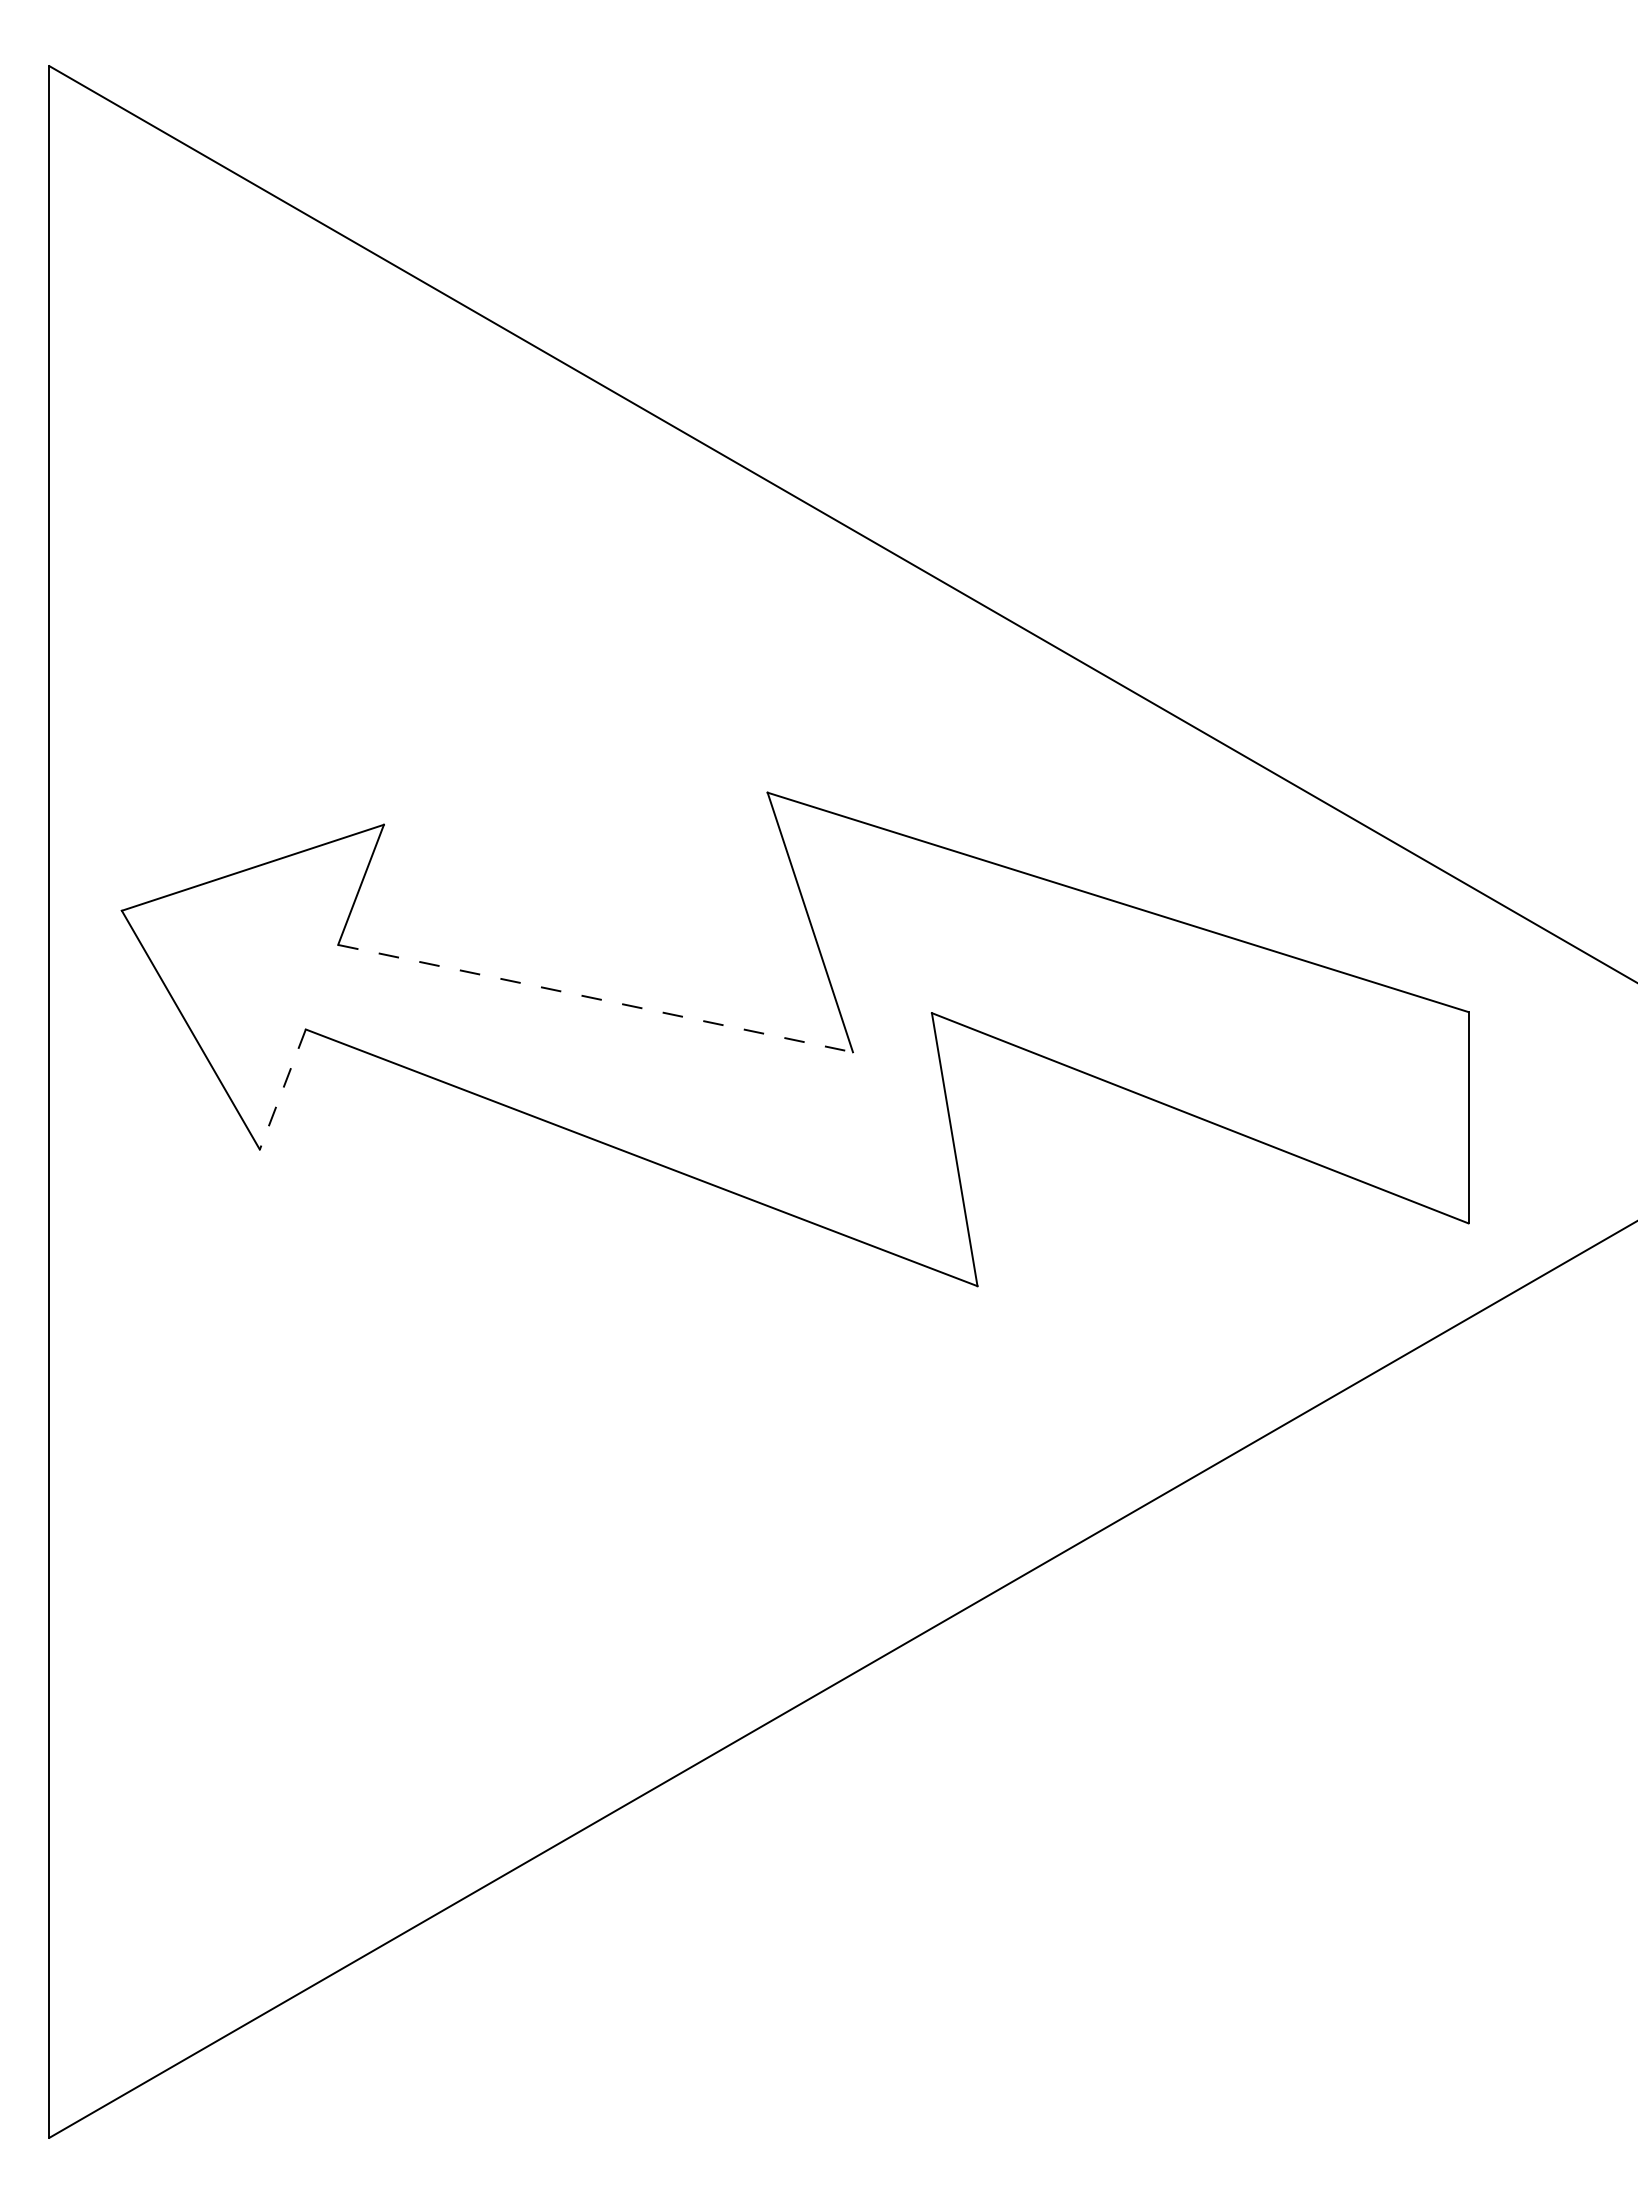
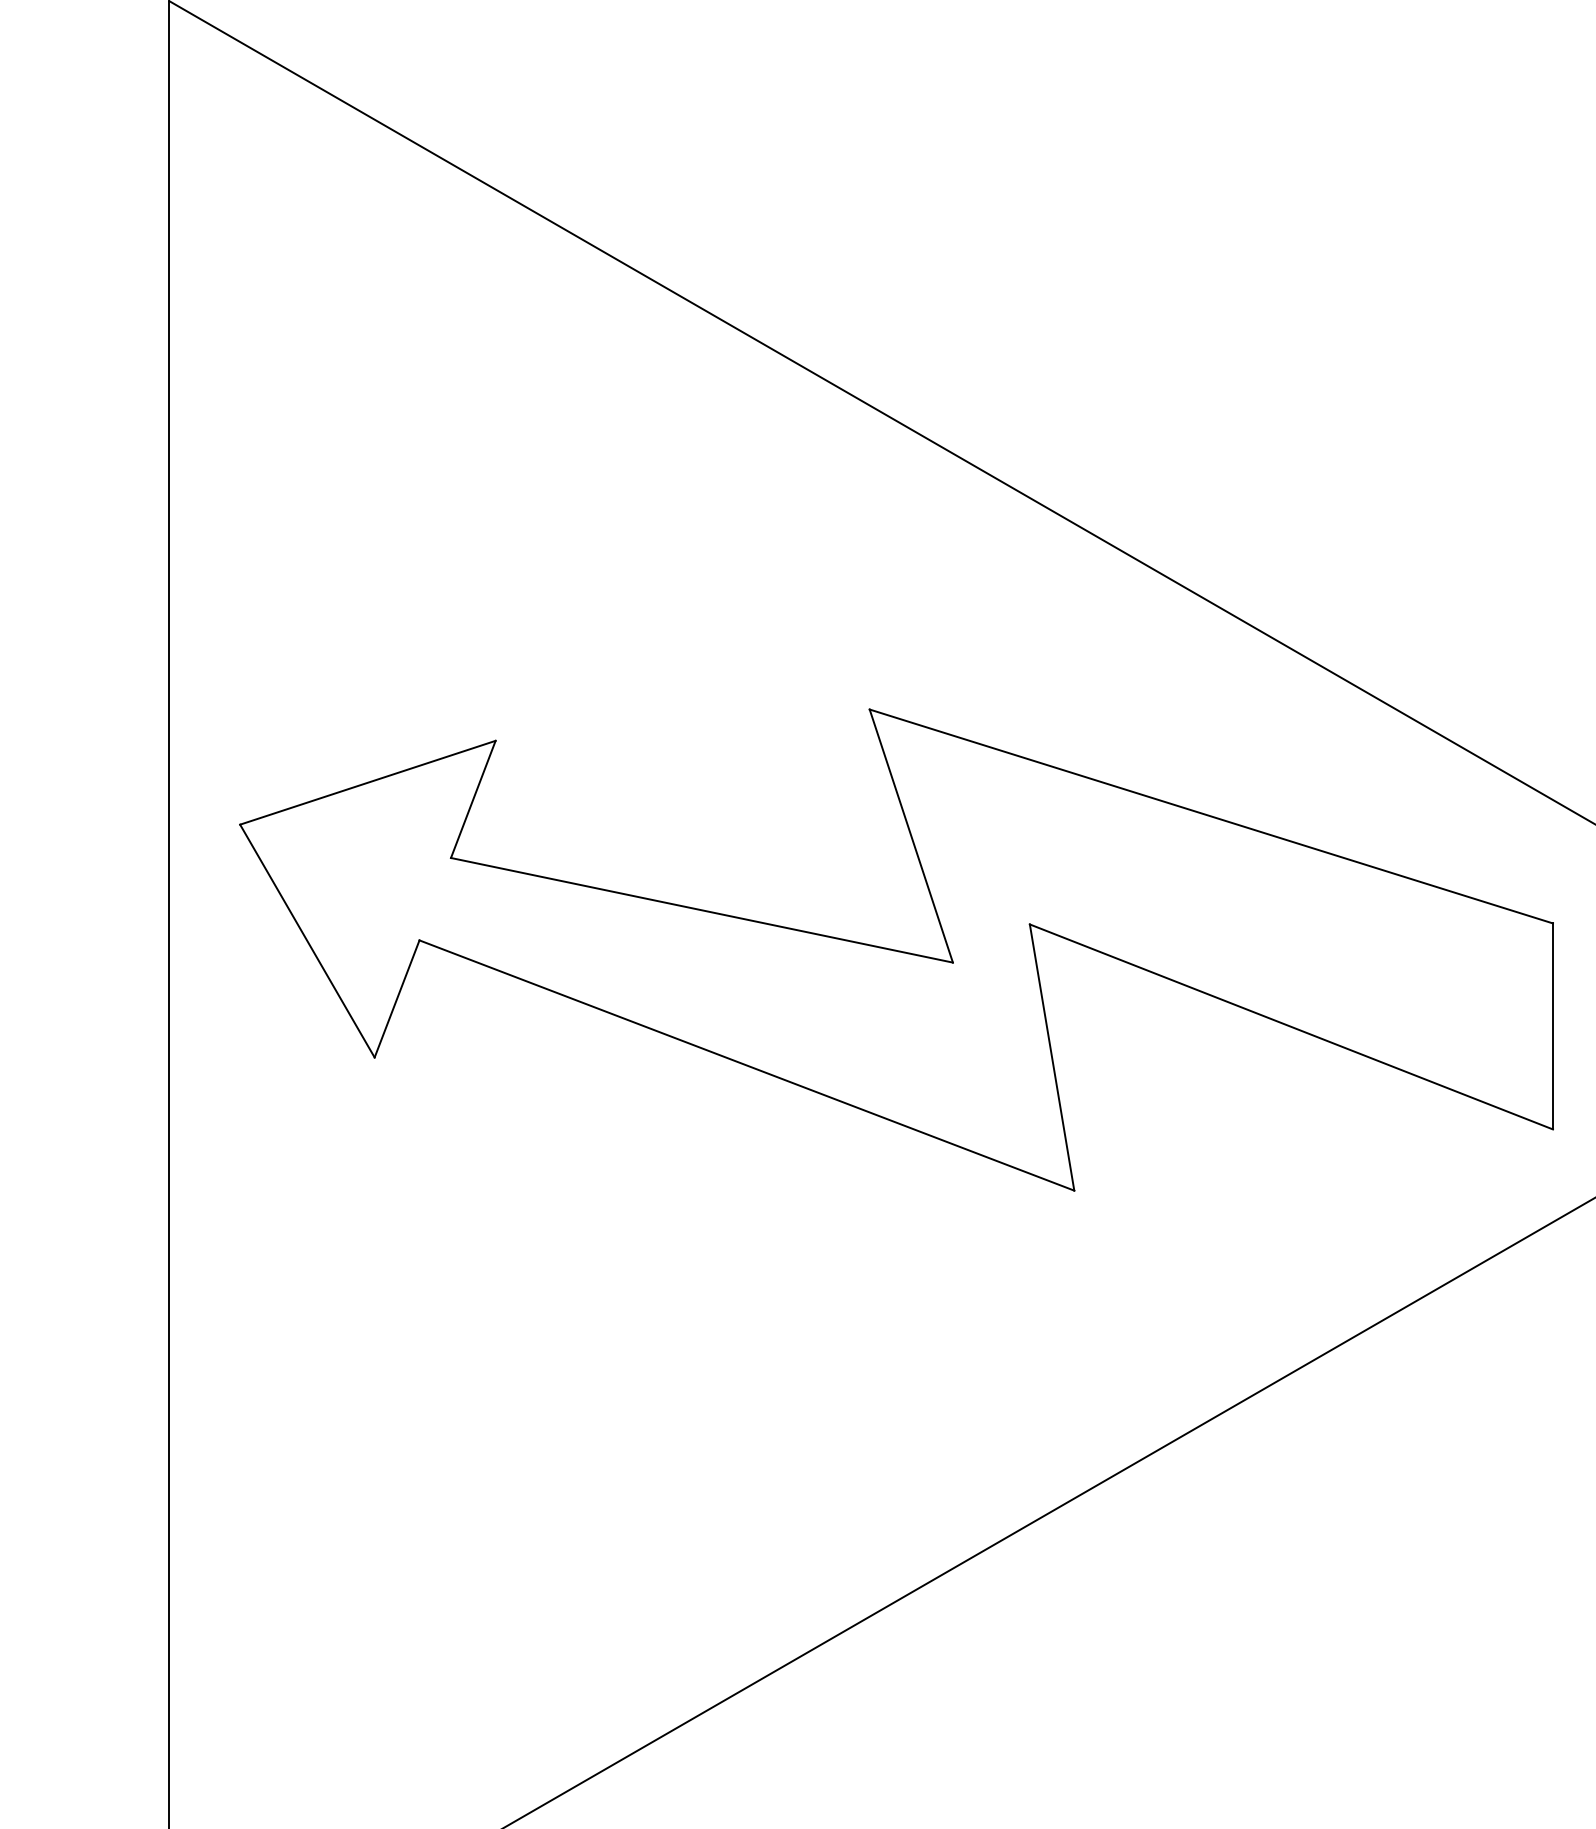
line: (595, 998) -> (701, 910), dashed -> solid
line: (282, 1090) -> (396, 999), dashed -> solid

